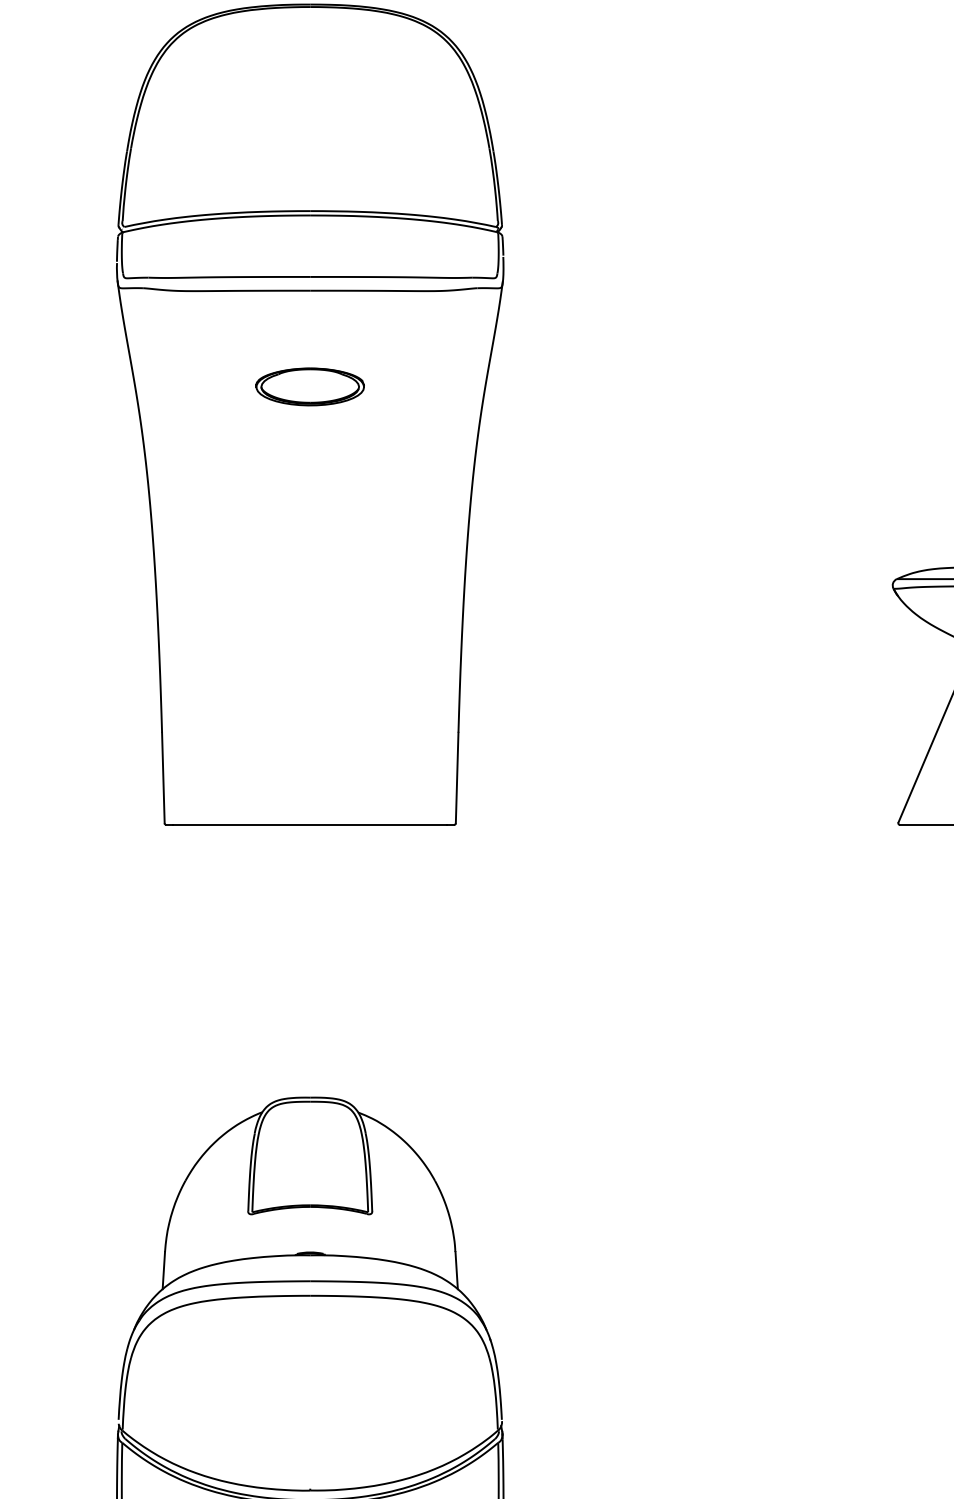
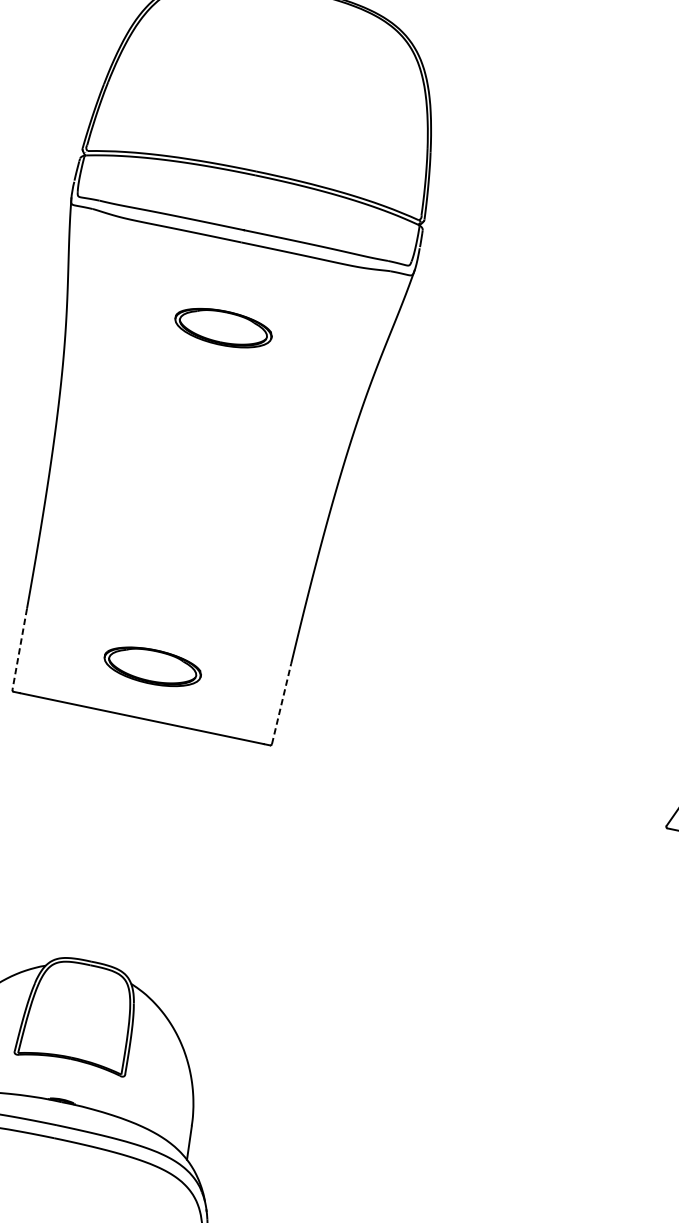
part: (309, 766) -> (152, 666), added
line: (457, 777) -> (281, 703), solid -> dashed
line: (163, 778) -> (19, 649), solid -> dashed

